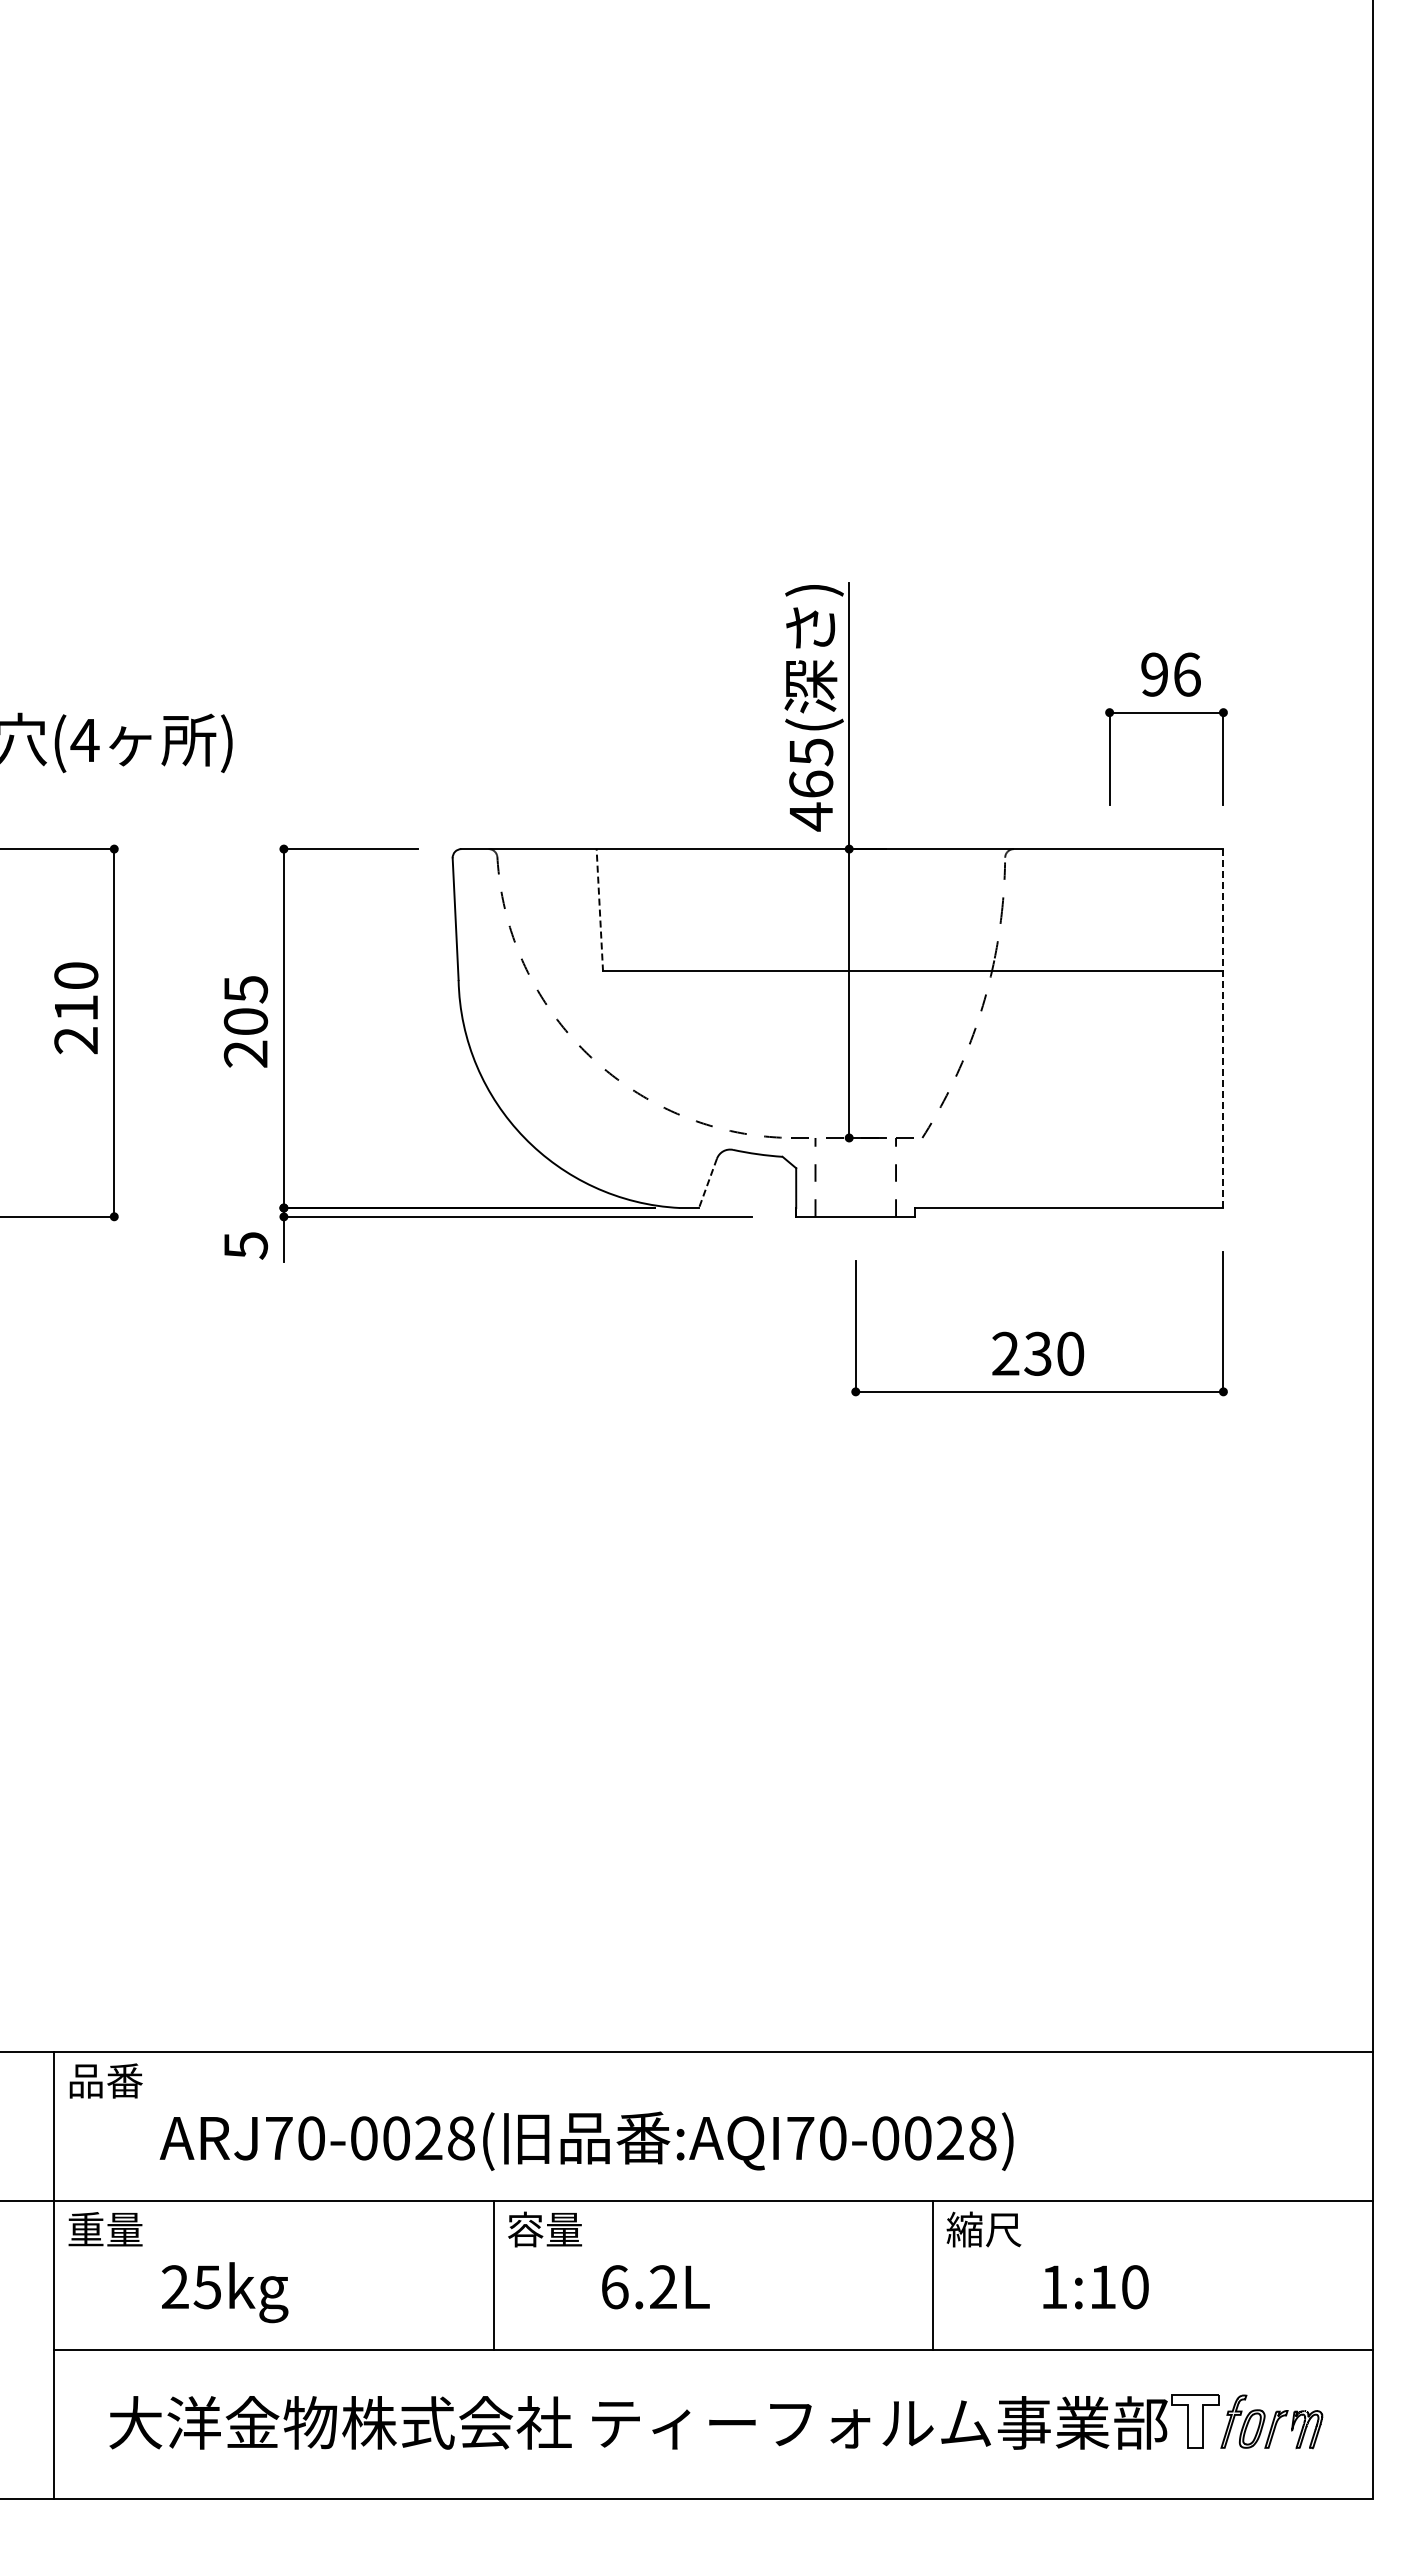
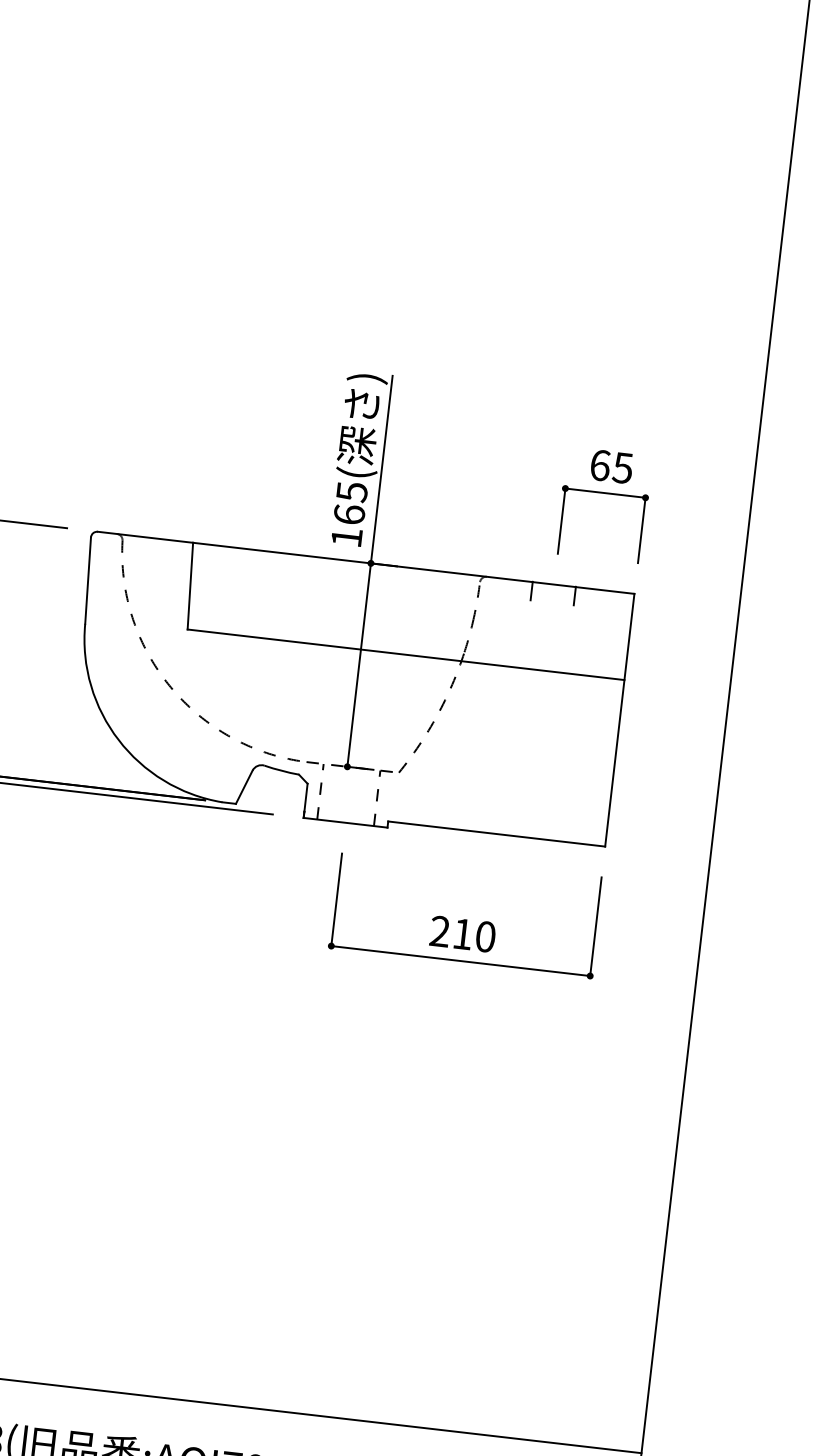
text: (1170, 674) -> (611, 466), 96 -> 65
text: (810, 816) -> (346, 537), 465( -> 165(
line: (1078, 861) -> (531, 590), added
line: (1140, 861) -> (575, 595), added
line: (599, 909) -> (190, 585), dashed -> solid
line: (1223, 1029) -> (619, 720), dashed -> solid
line: (707, 1183) -> (243, 787), dashed -> solid
text: (1037, 1353) -> (462, 933), 230 -> 210

